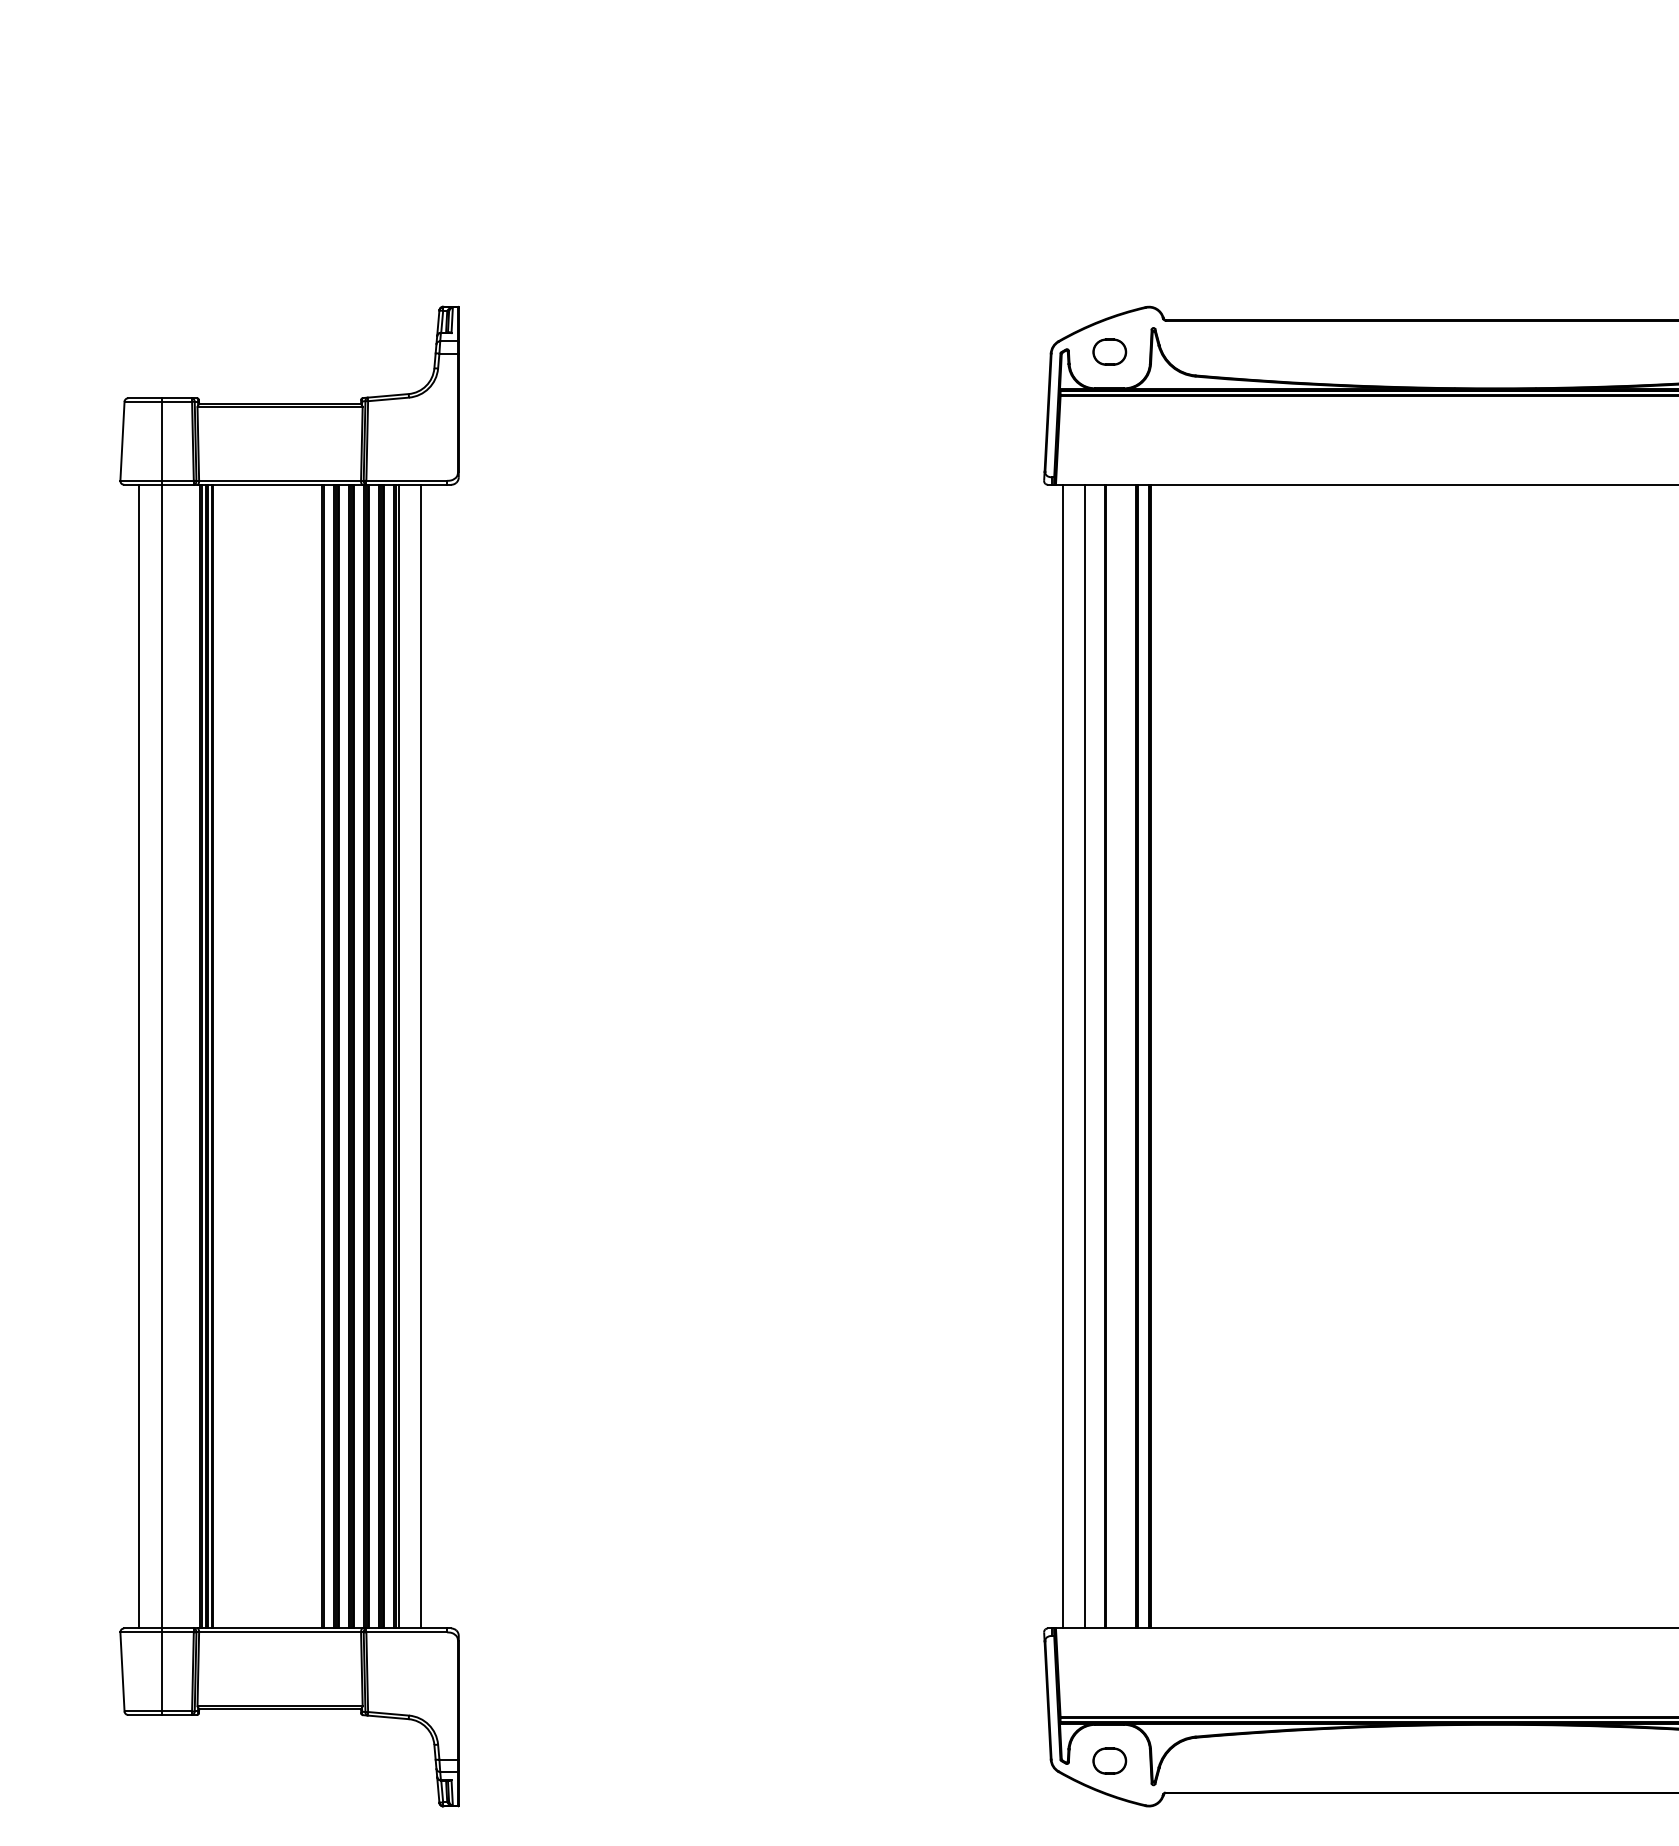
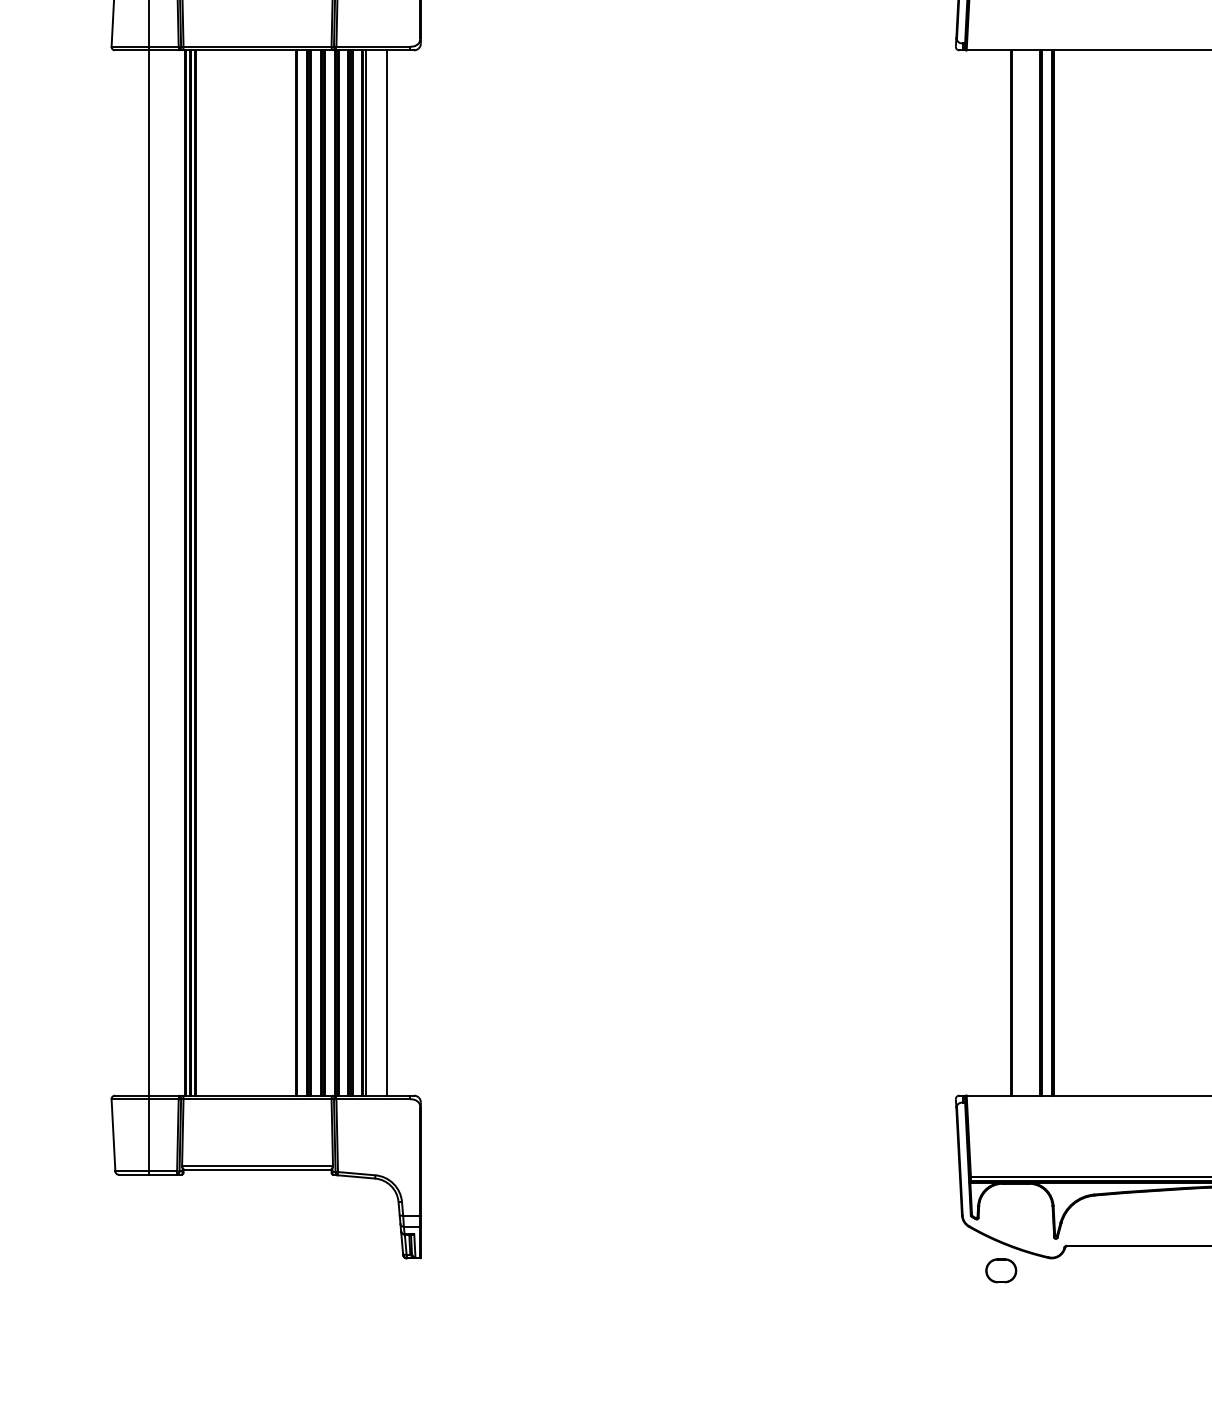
line: (139, 1056) -> (129, 572), removed
line: (1062, 1056) -> (972, 572), removed
line: (1085, 1056) -> (993, 572), removed
part: (1109, 1760) -> (1001, 1270), moved

